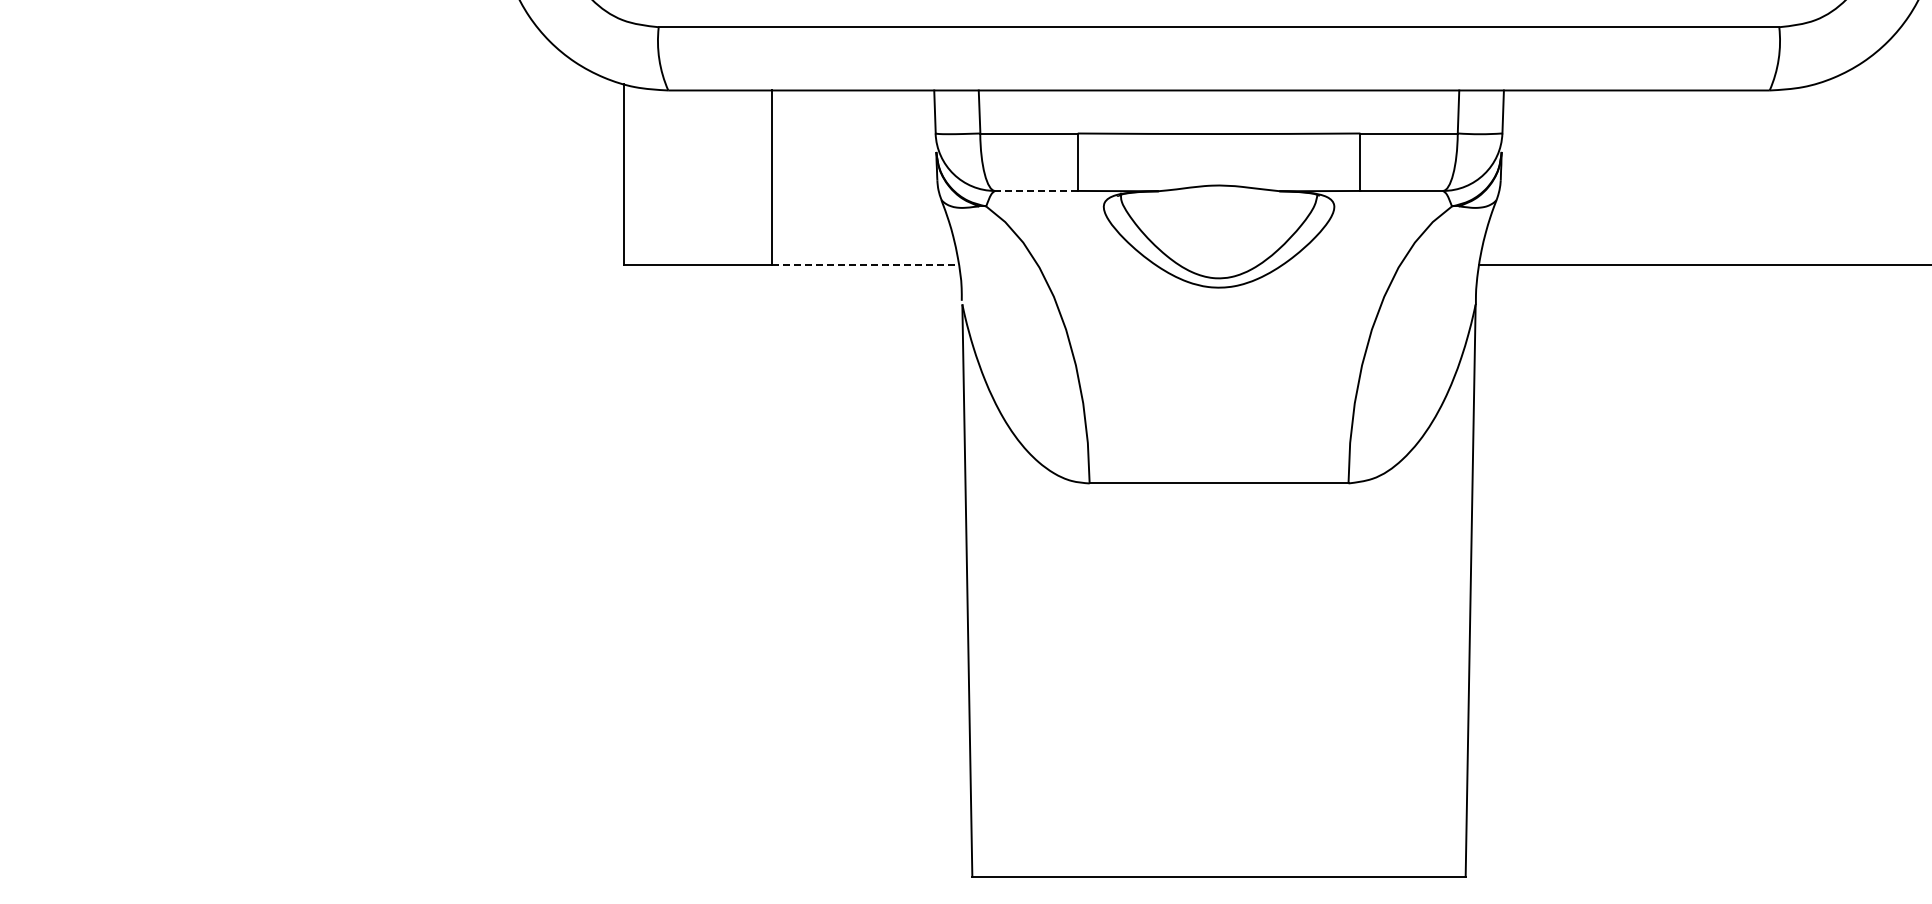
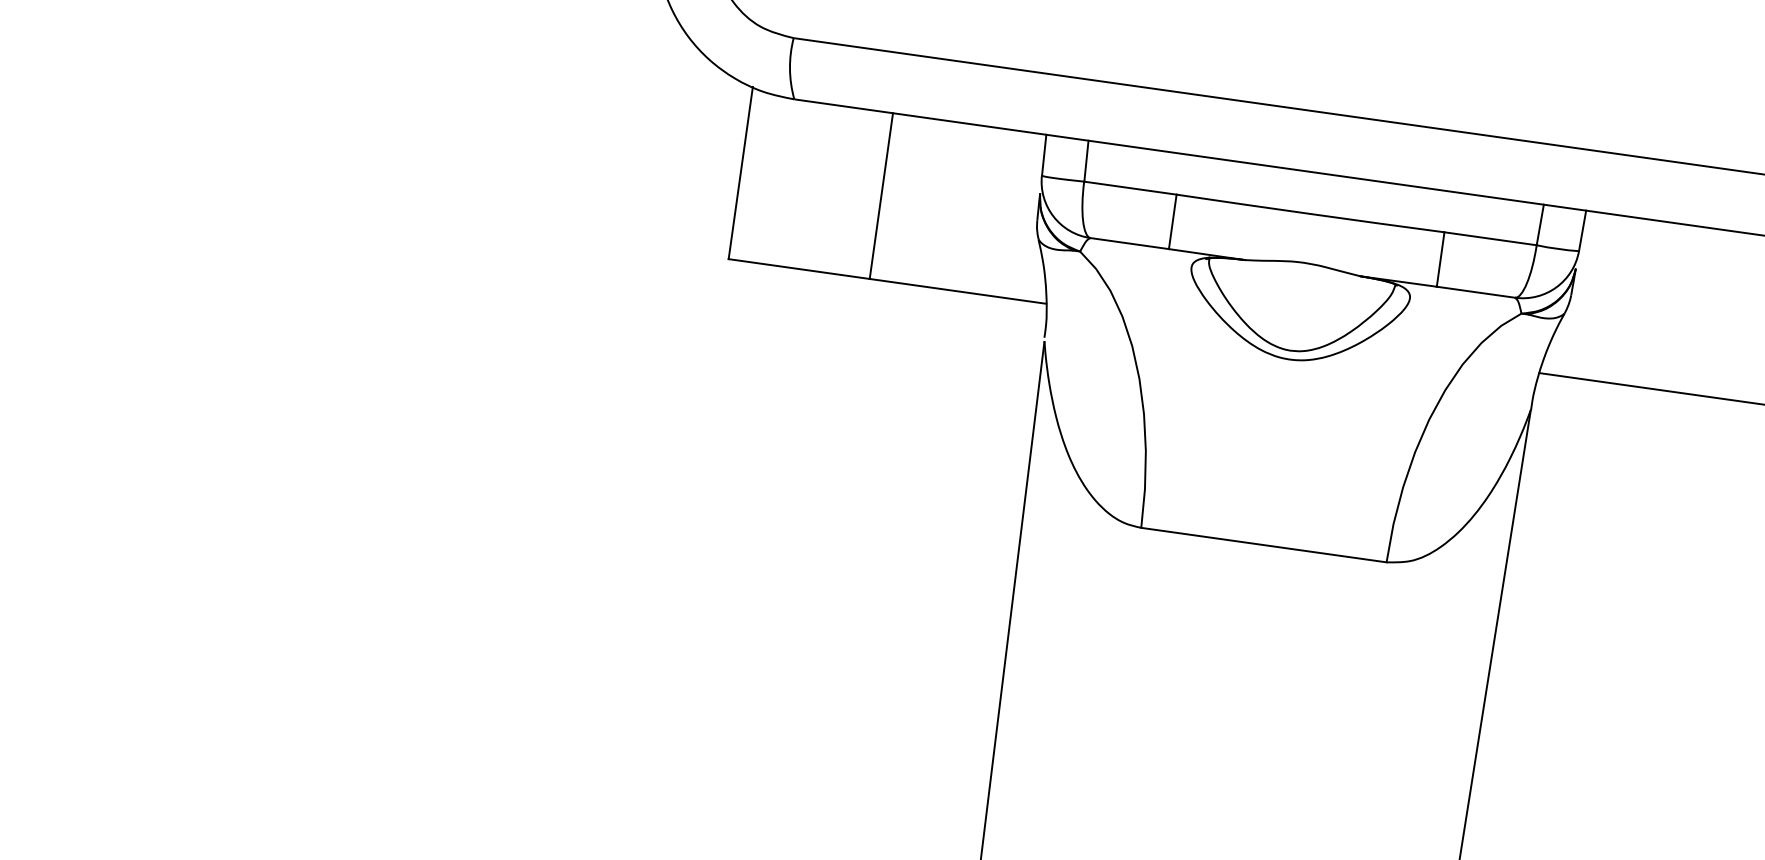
line: (1035, 190) -> (1128, 243), dashed -> solid
line: (866, 265) -> (958, 291), dashed -> solid

